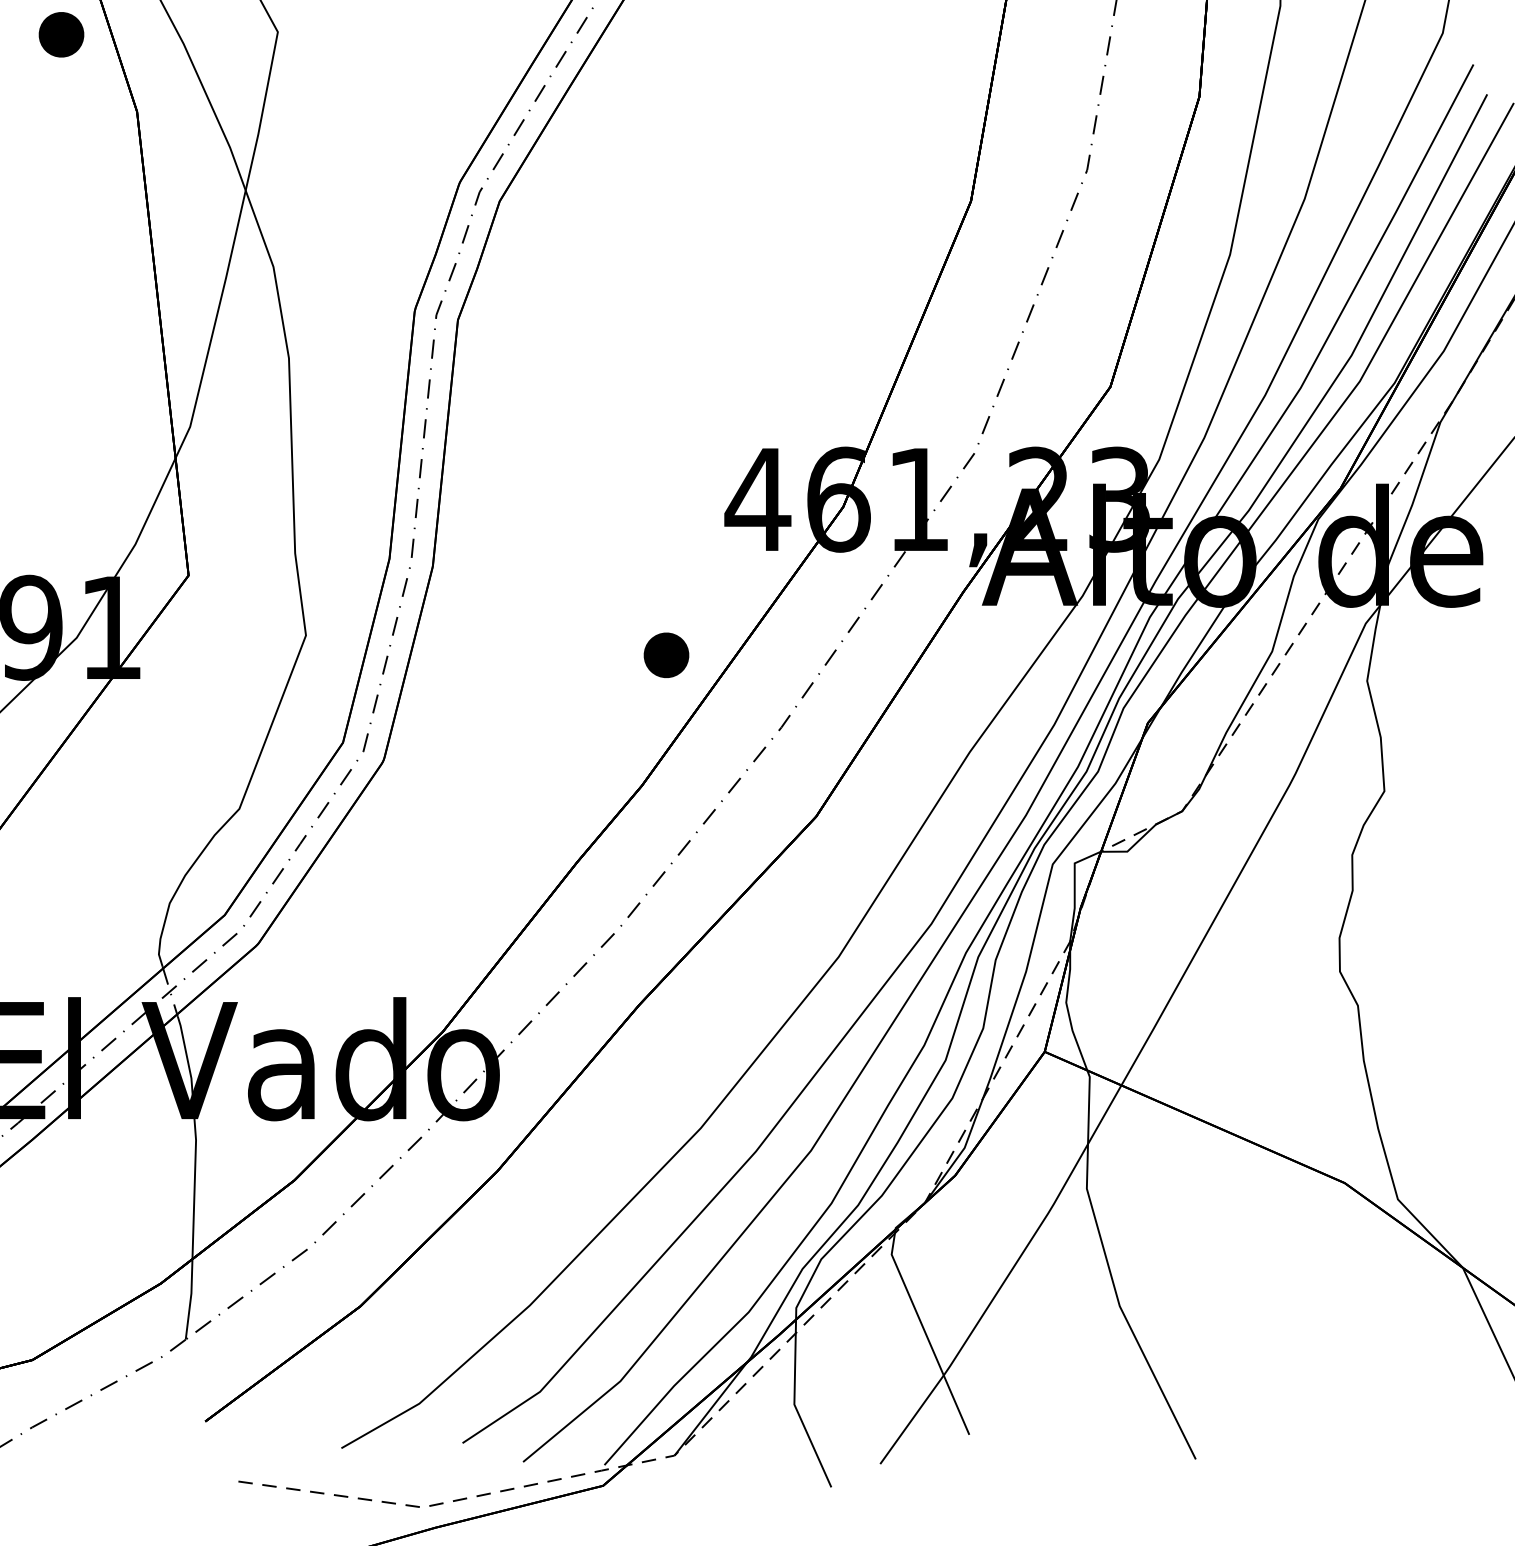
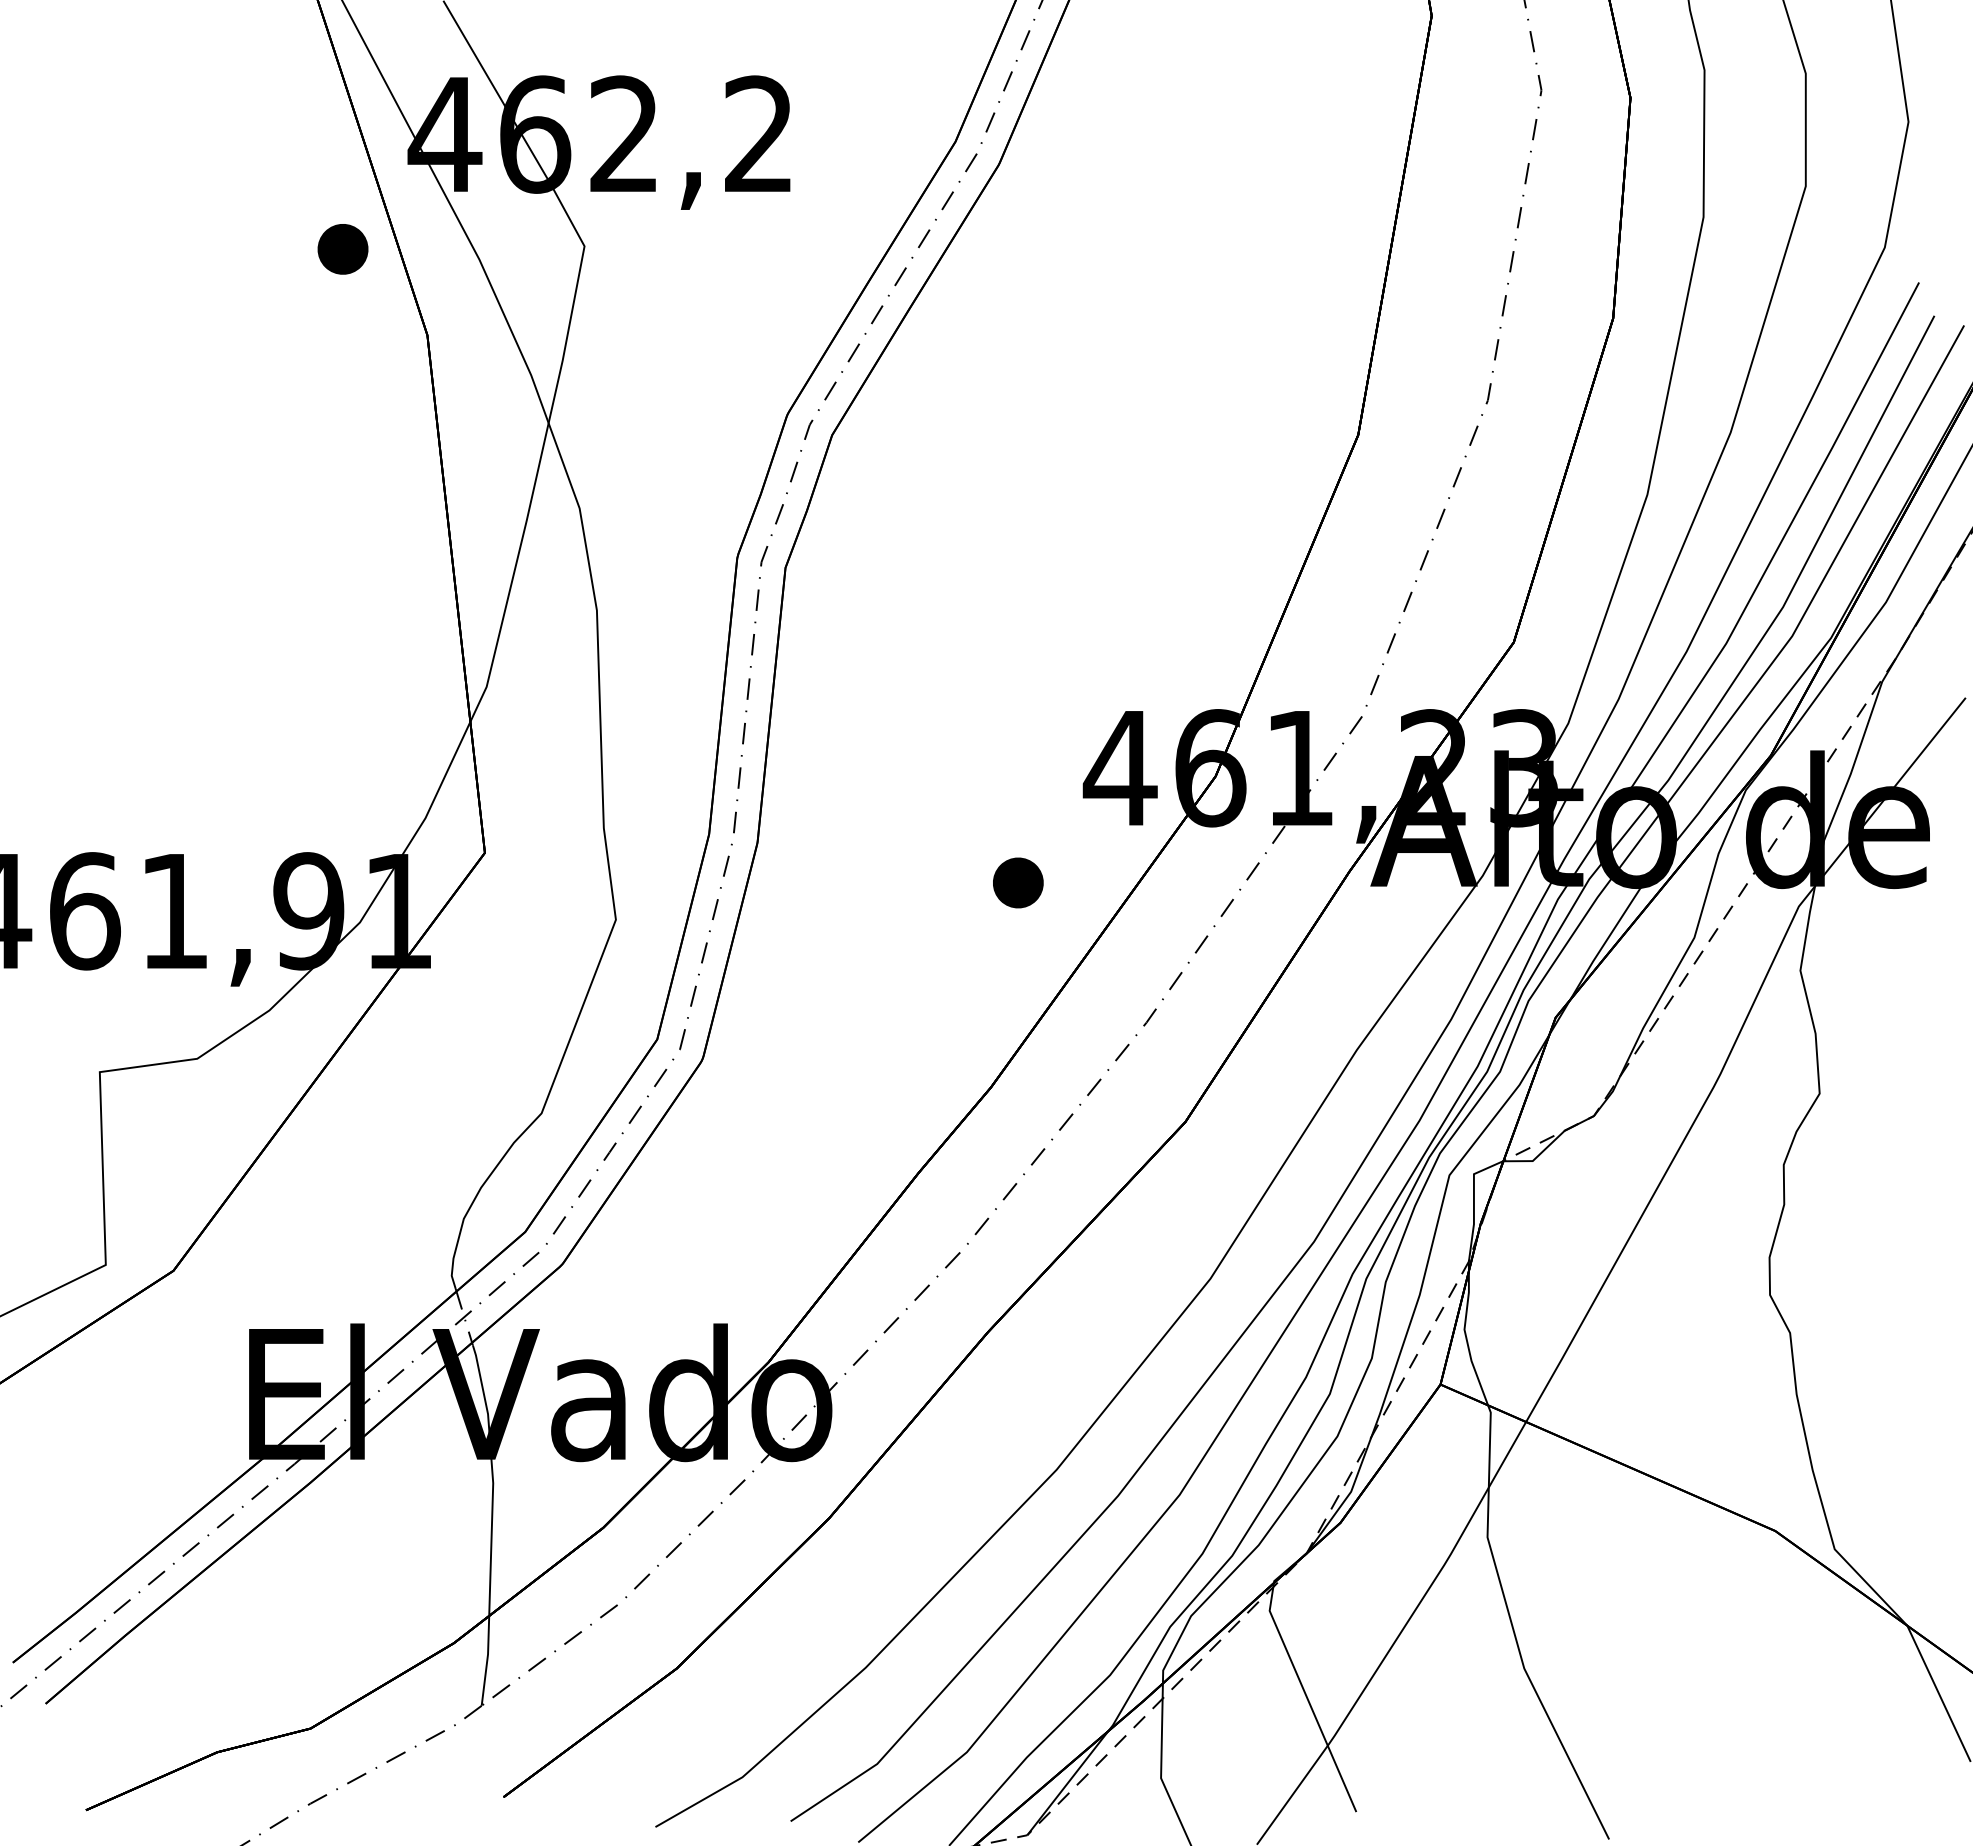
part: (666, 654) -> (1018, 882), moved

